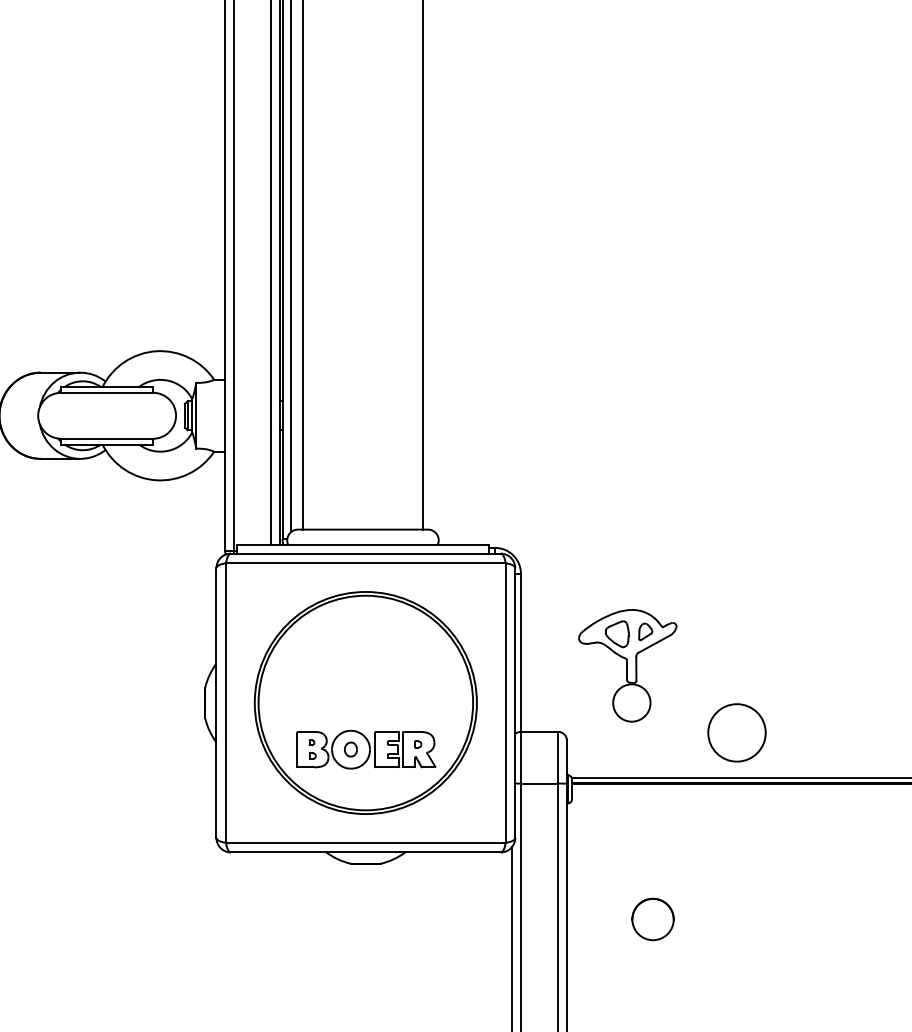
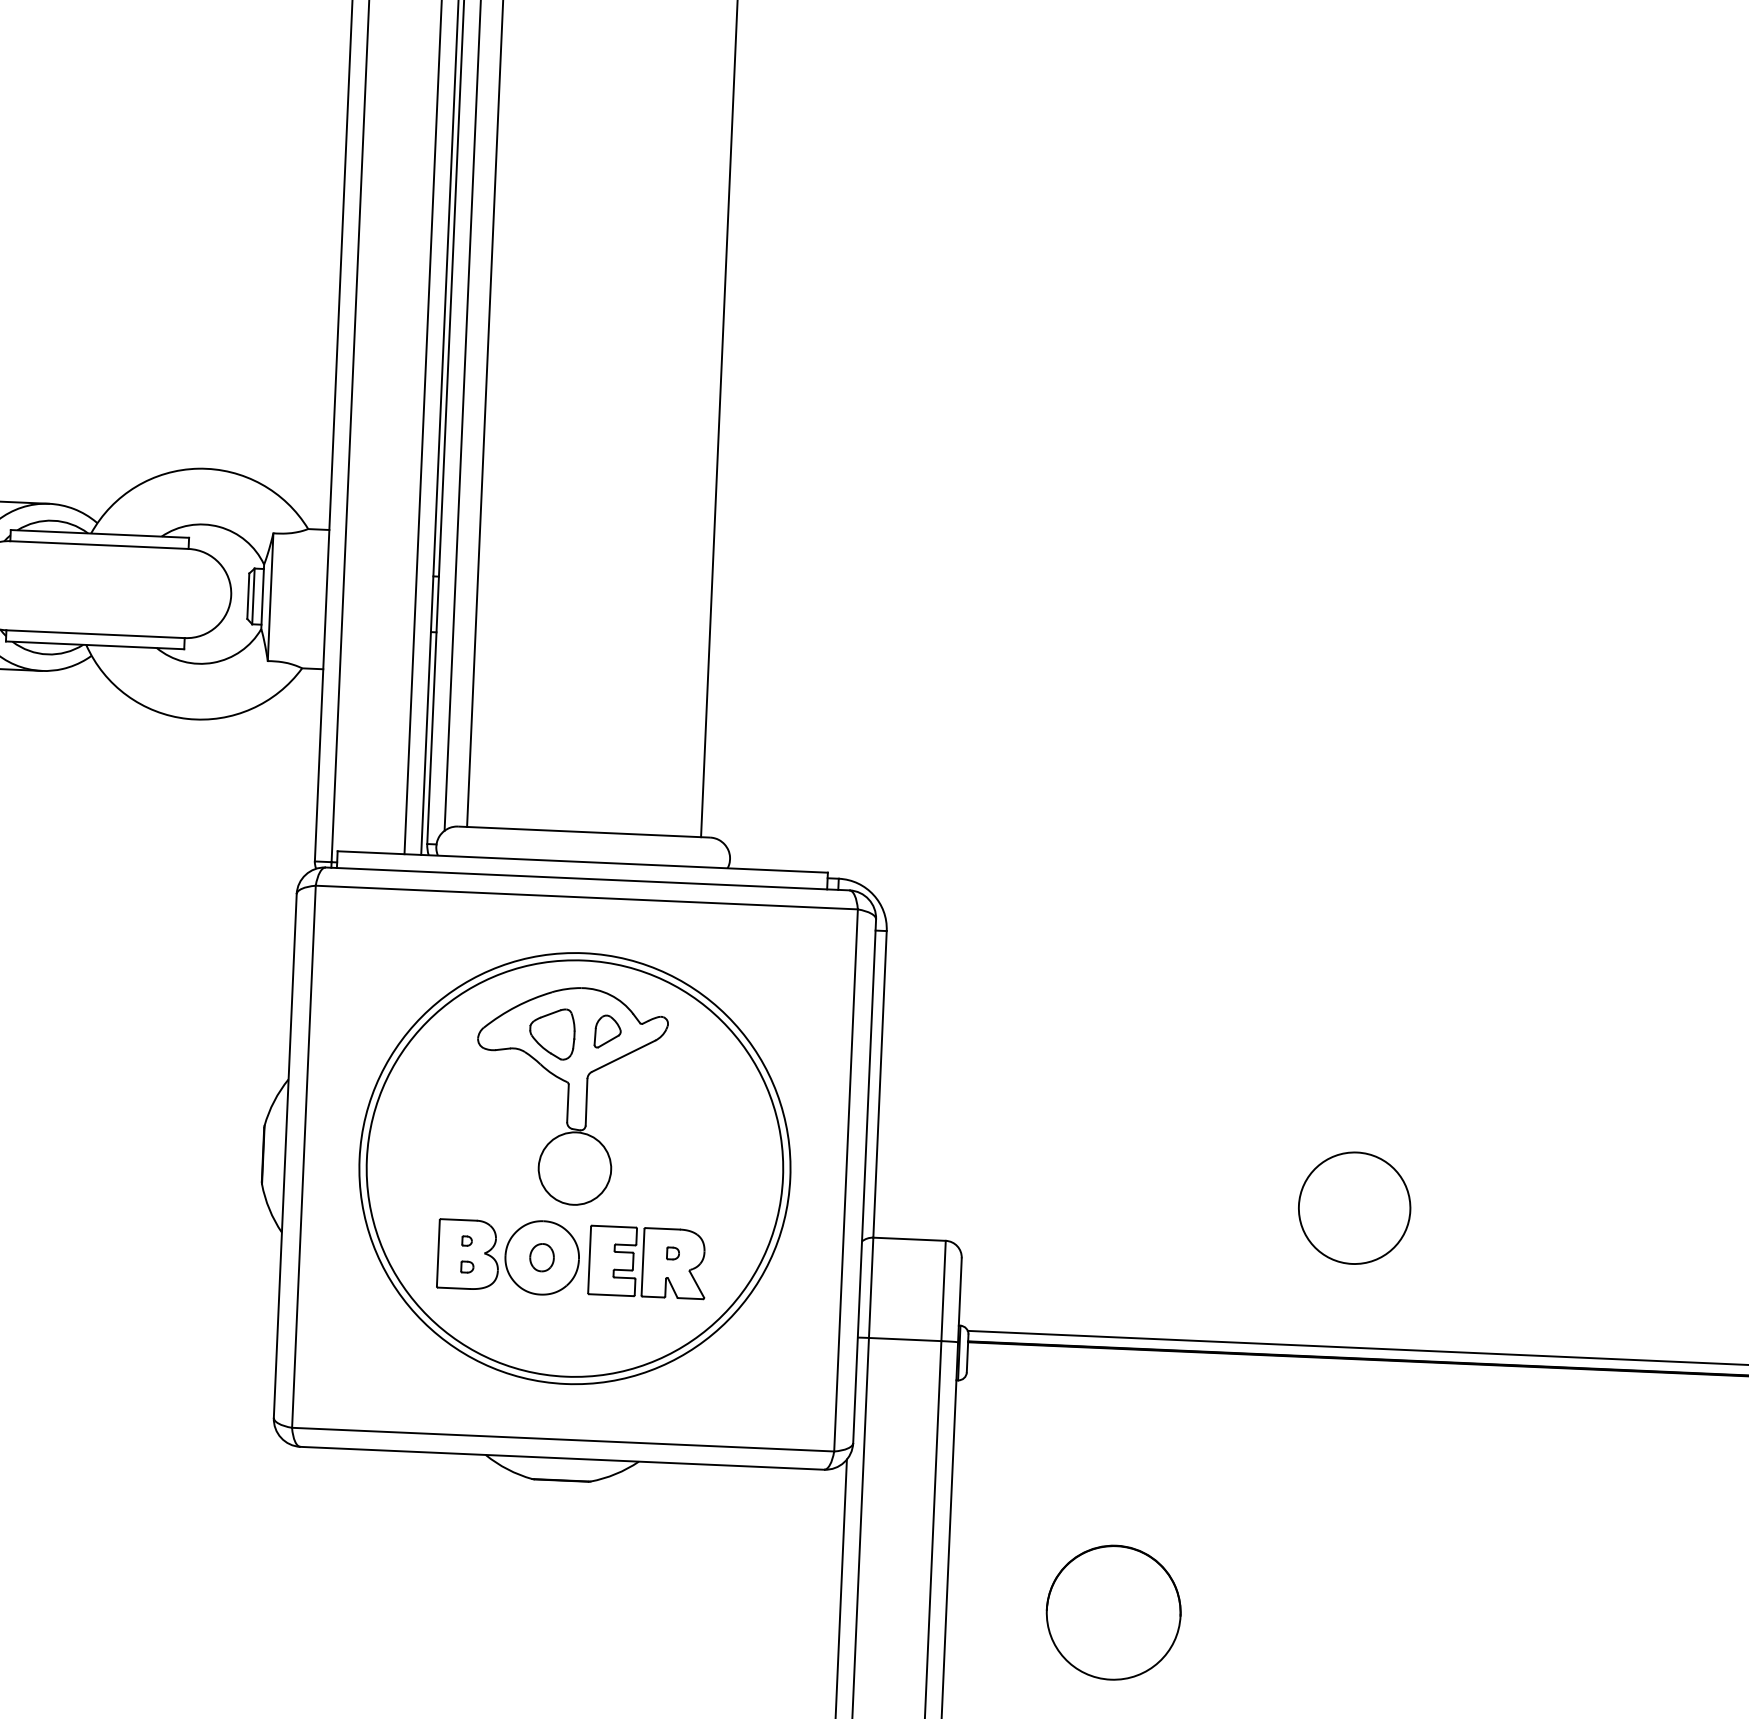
part: (627, 665) -> (569, 1095), moved
circle: (736, 732) -> (1353, 1207), moved
part: (652, 919) -> (1112, 1612), size x1.67

